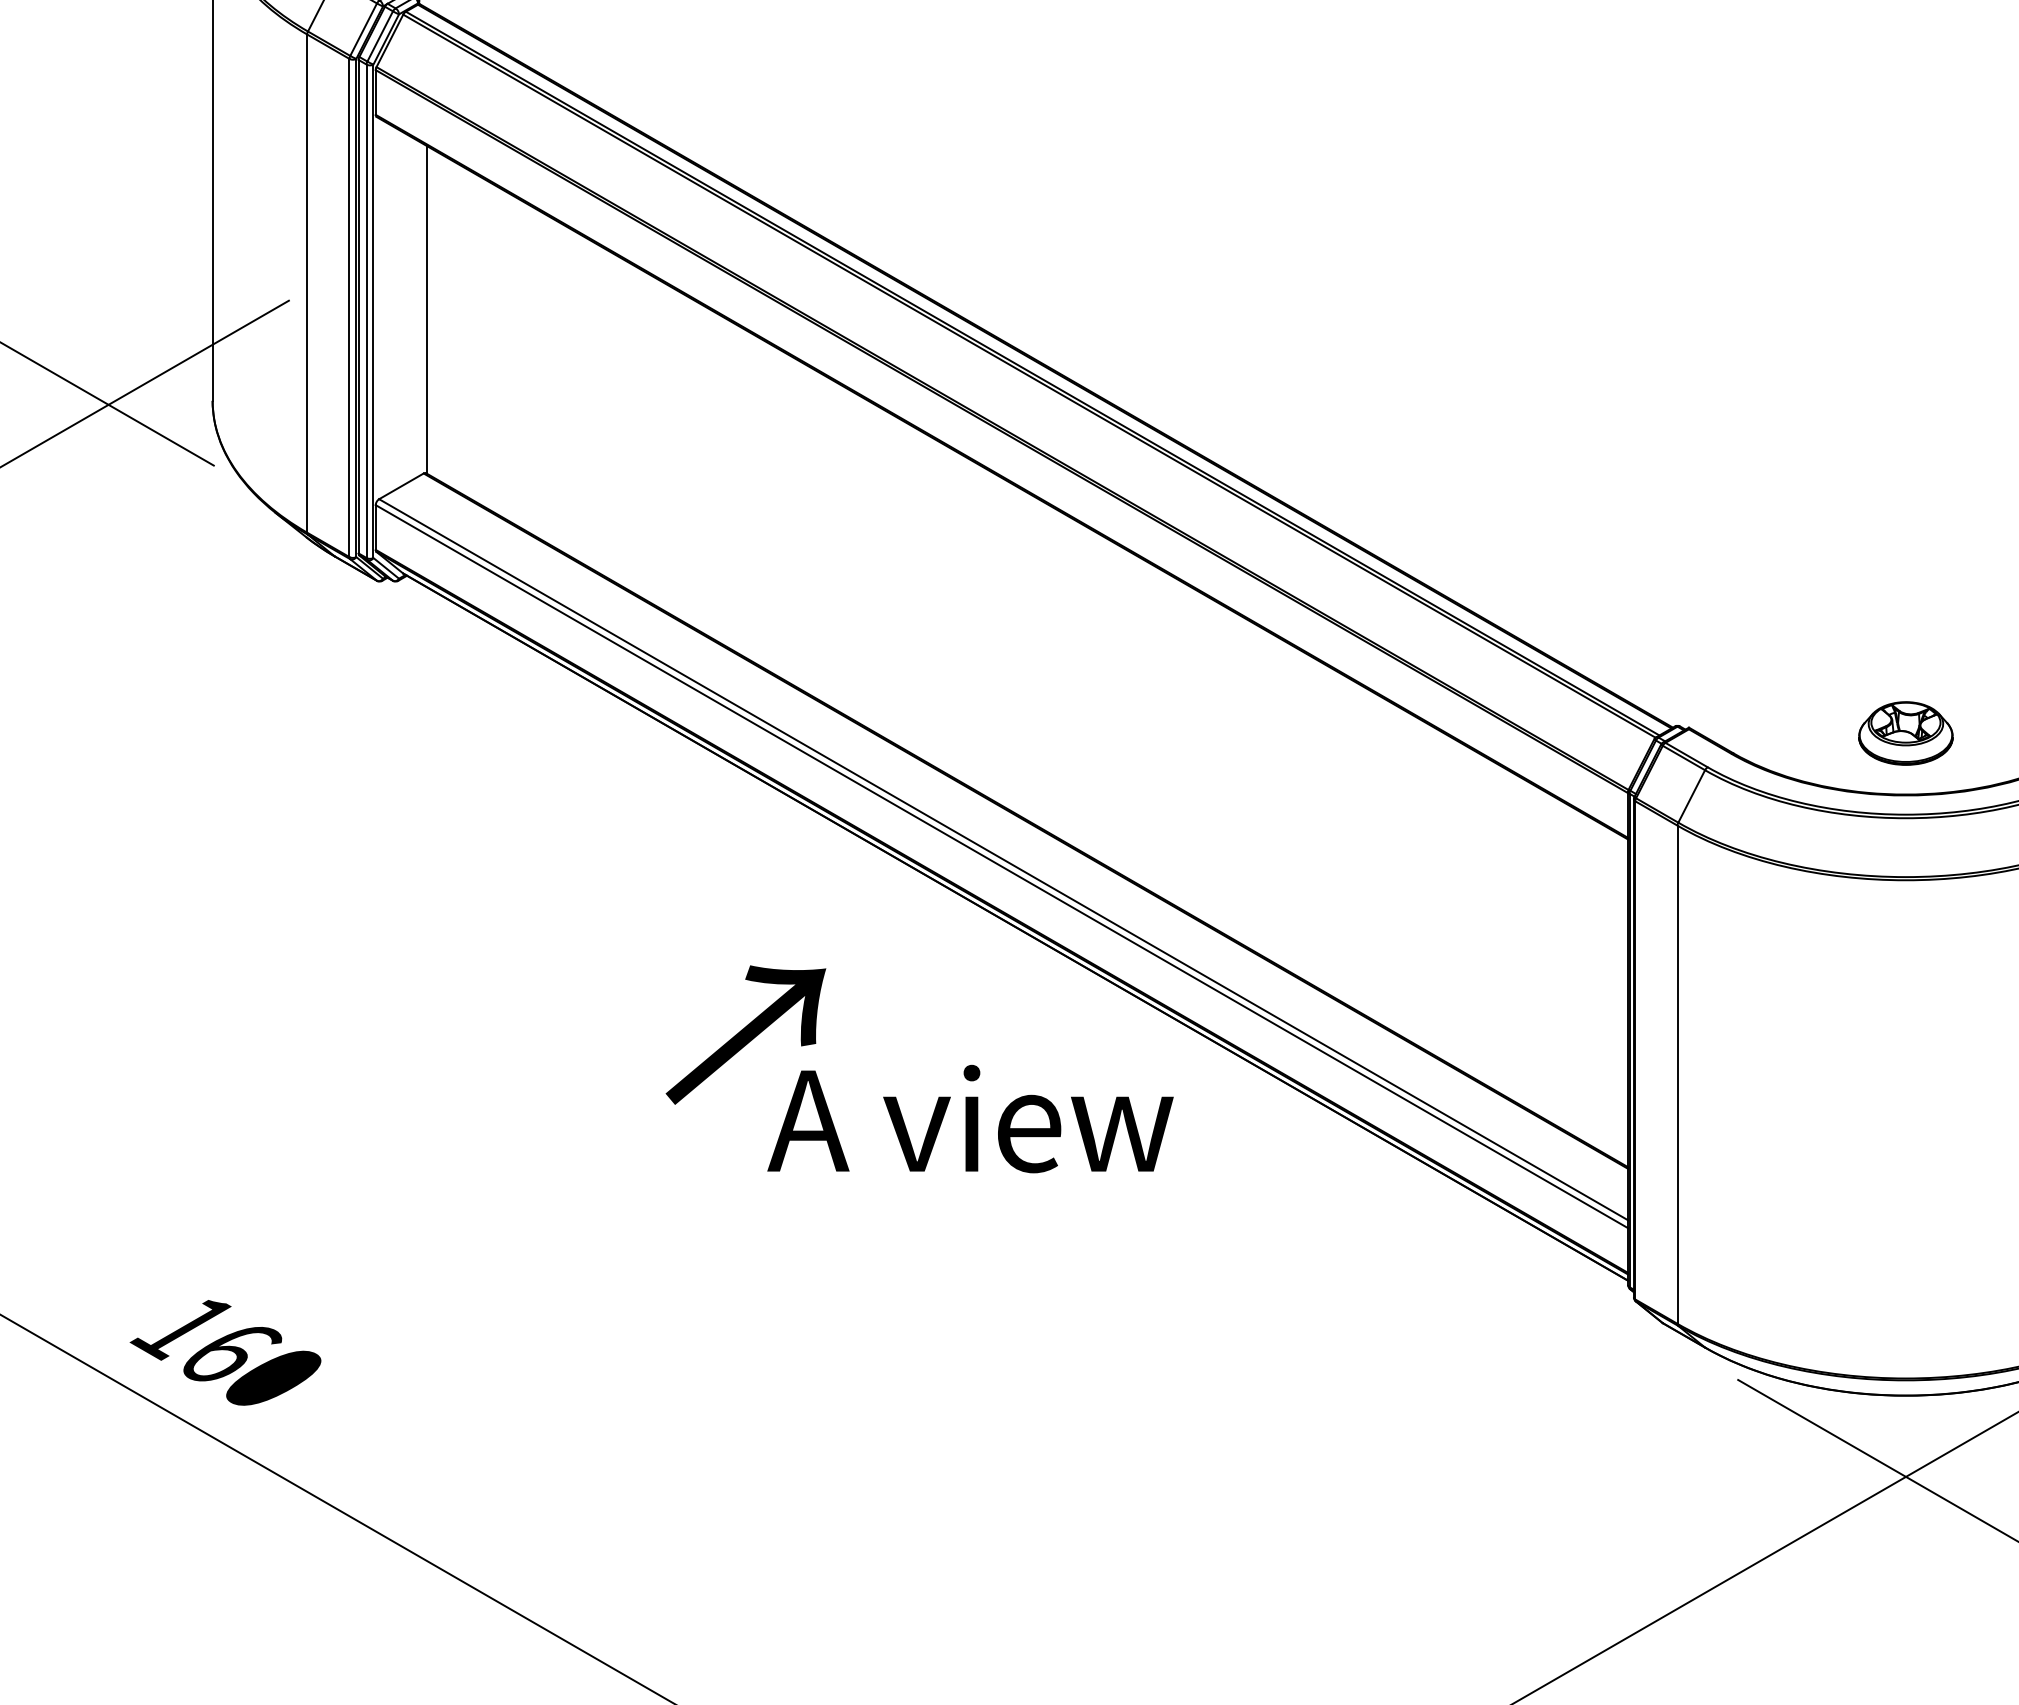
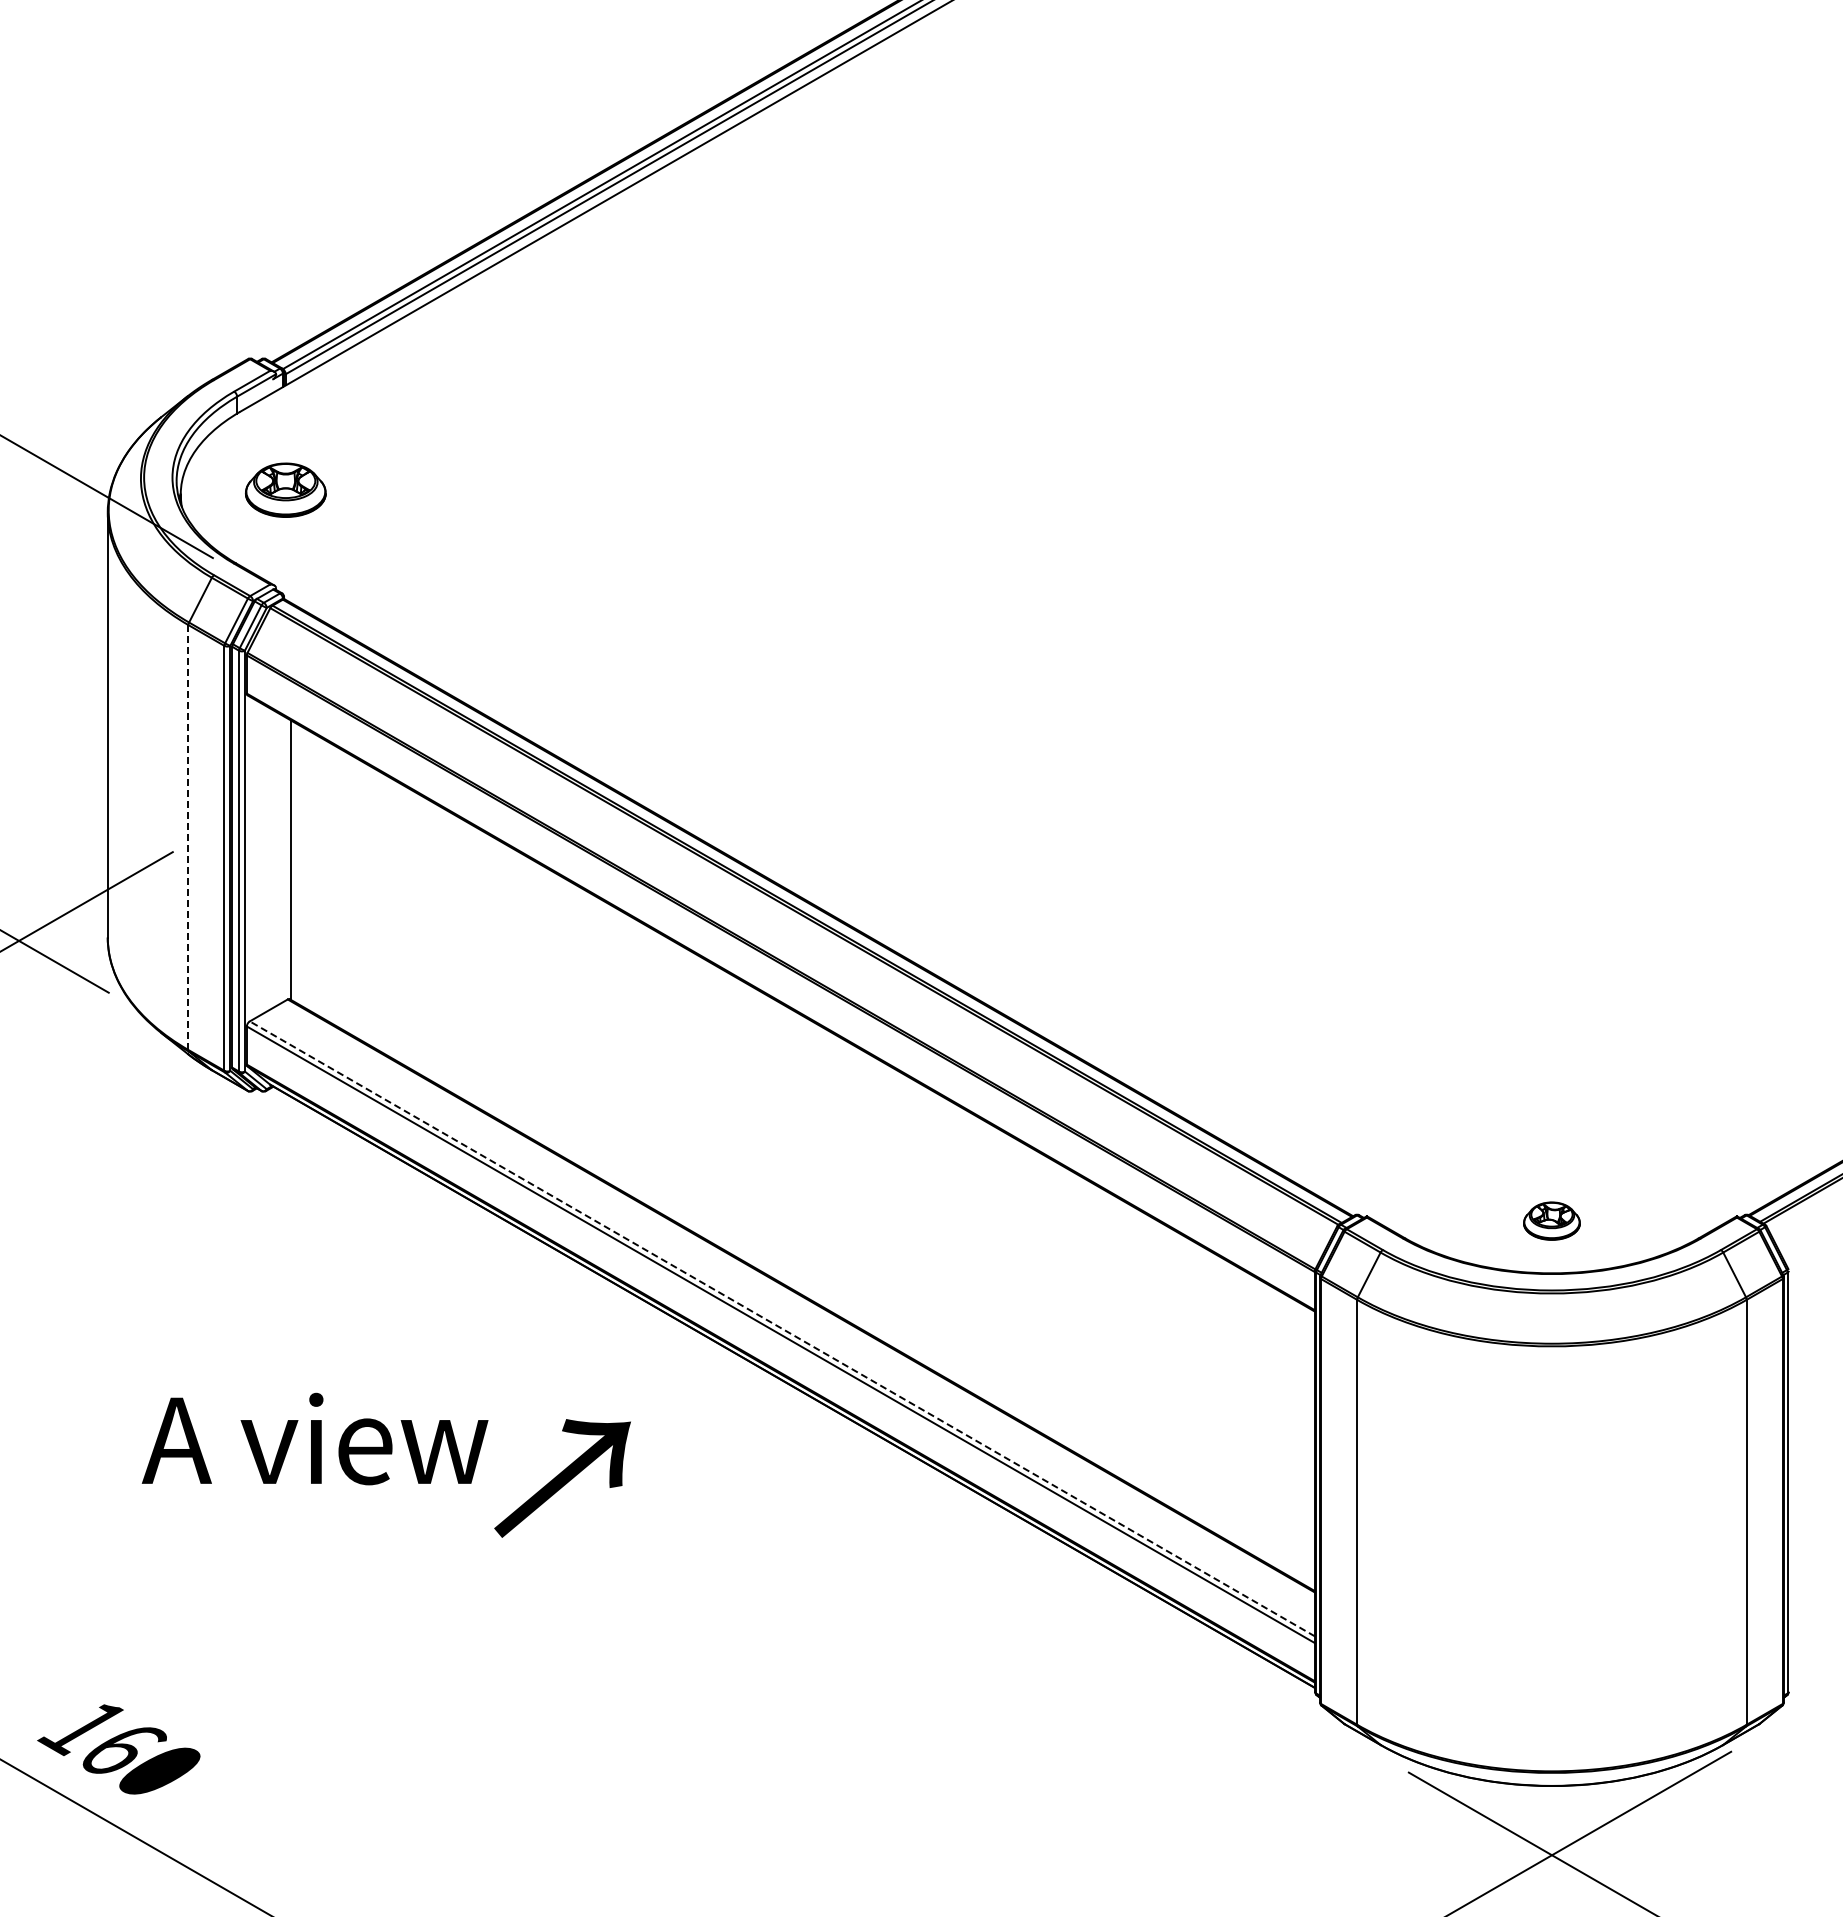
line: (307, 283) -> (188, 837), solid -> dashed
part: (1905, 732) -> (1551, 1220), size x0.7
line: (1002, 859) -> (781, 1328), solid -> dashed
text: (969, 1118) -> (314, 1438), moved

